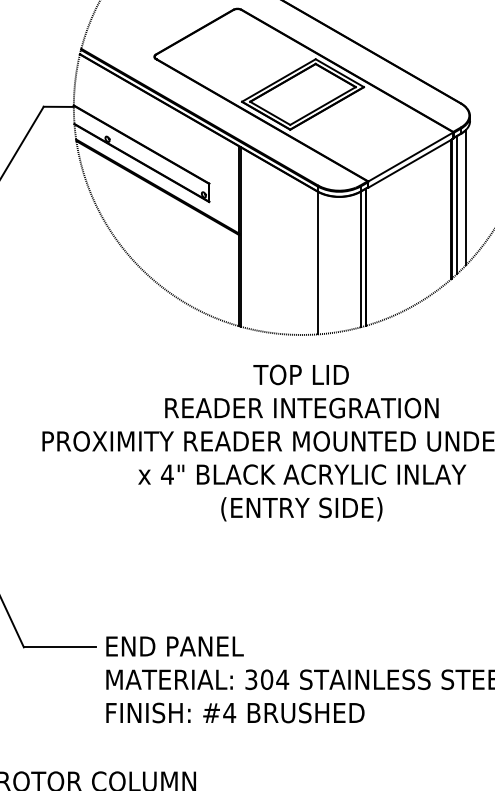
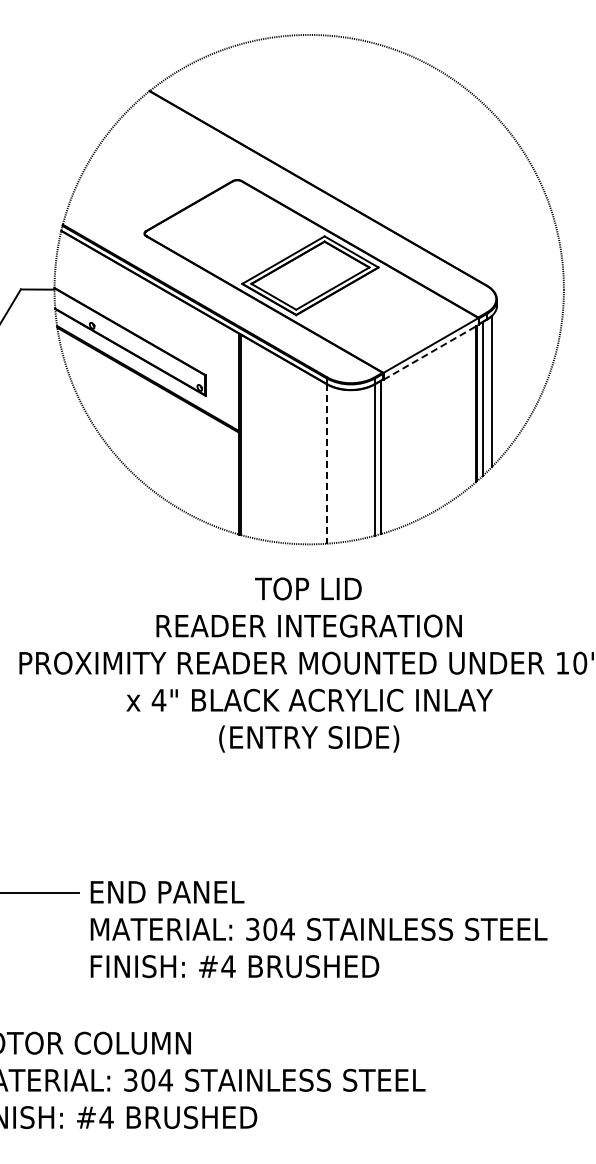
line: (411, 163) -> (431, 352), solid -> dashed
line: (318, 263) -> (327, 464), solid -> dashed

